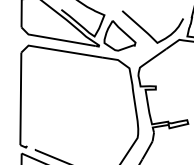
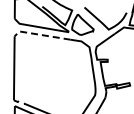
line: (60, 49) -> (41, 34), solid -> dashed

